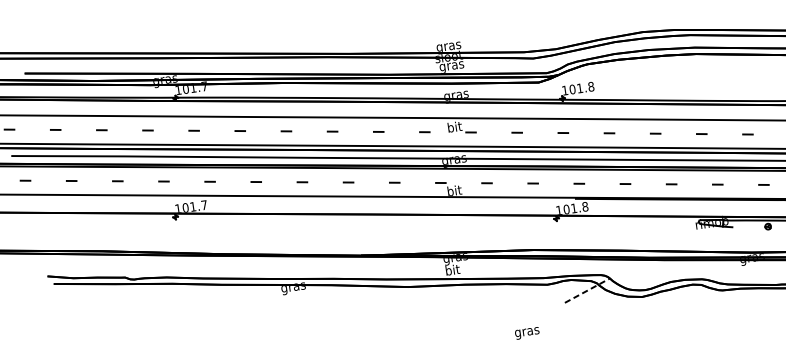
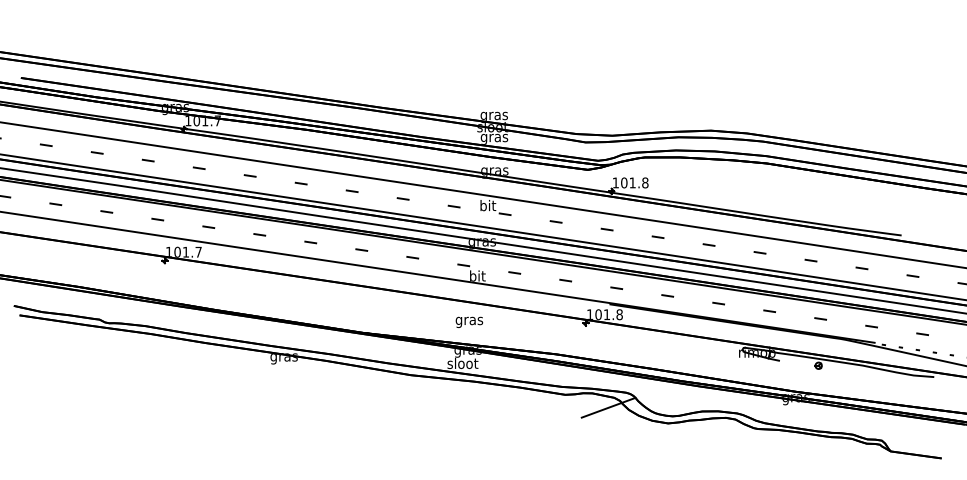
text: (452, 270) -> (462, 363), bit -> sloot
line: (587, 290) -> (608, 407), dashed -> solid
text: (527, 332) -> (469, 321), moved

